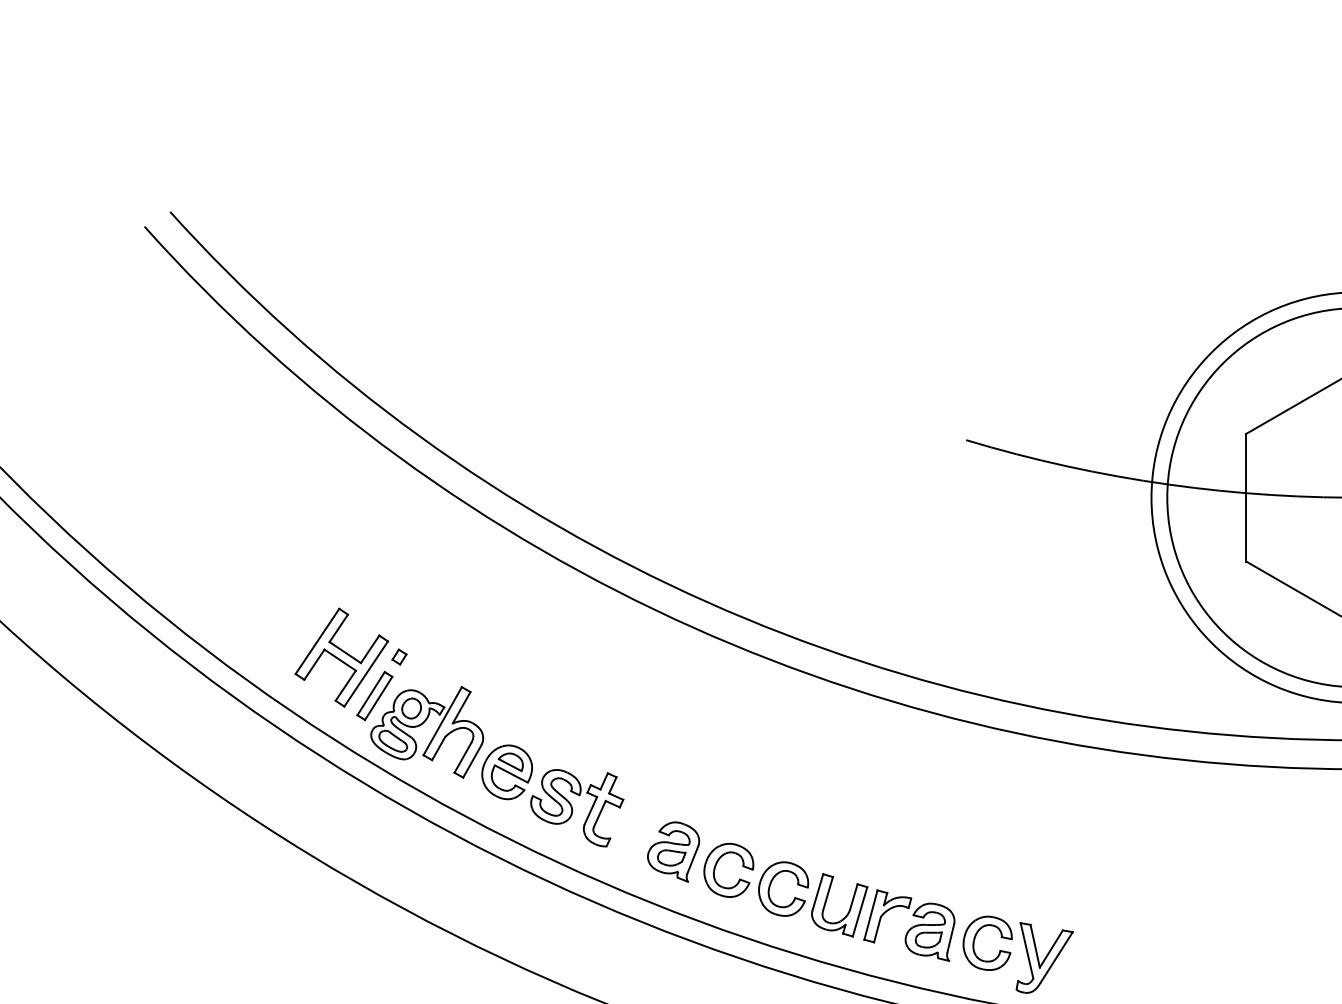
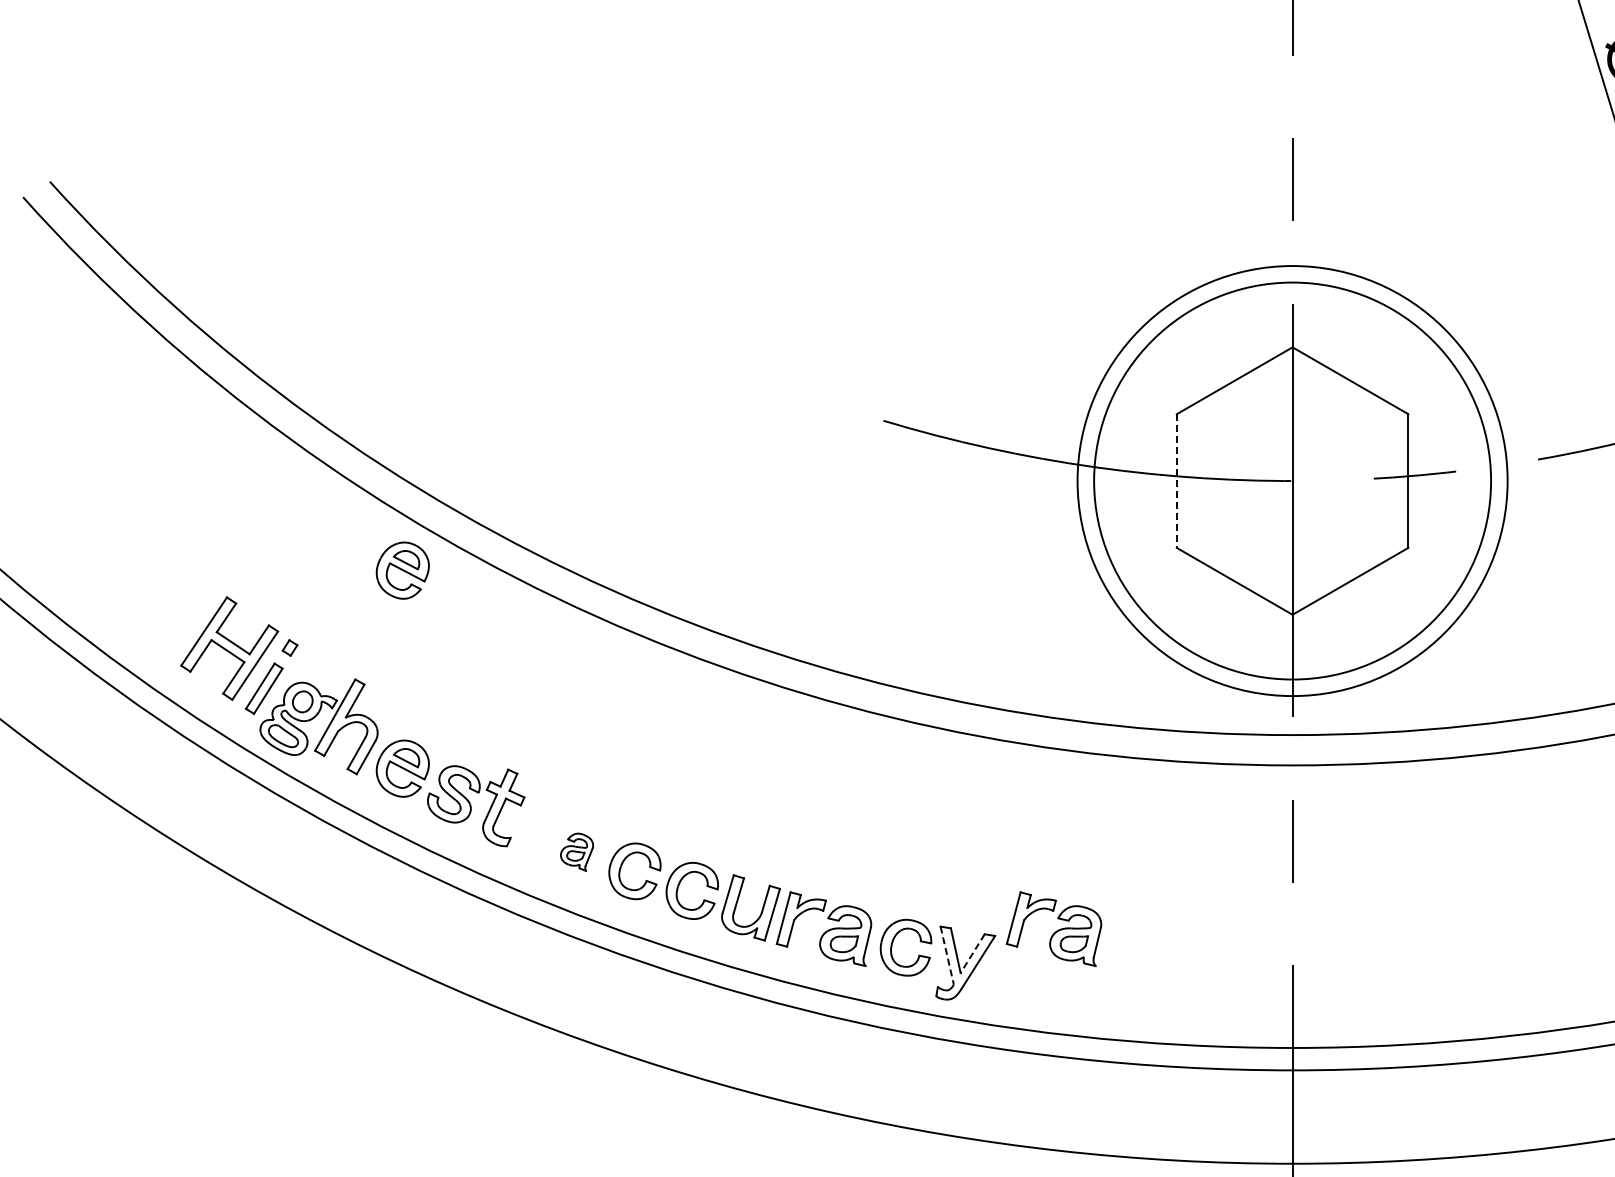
line: (1245, 498) -> (1176, 481), solid -> dashed
part: (506, 583) -> (402, 570), added
part: (673, 852) -> (576, 852), size x0.6
part: (1128, 924) -> (1053, 928), added
line: (1051, 948) -> (972, 953), solid -> dashed
line: (1027, 950) -> (947, 955), solid -> dashed

